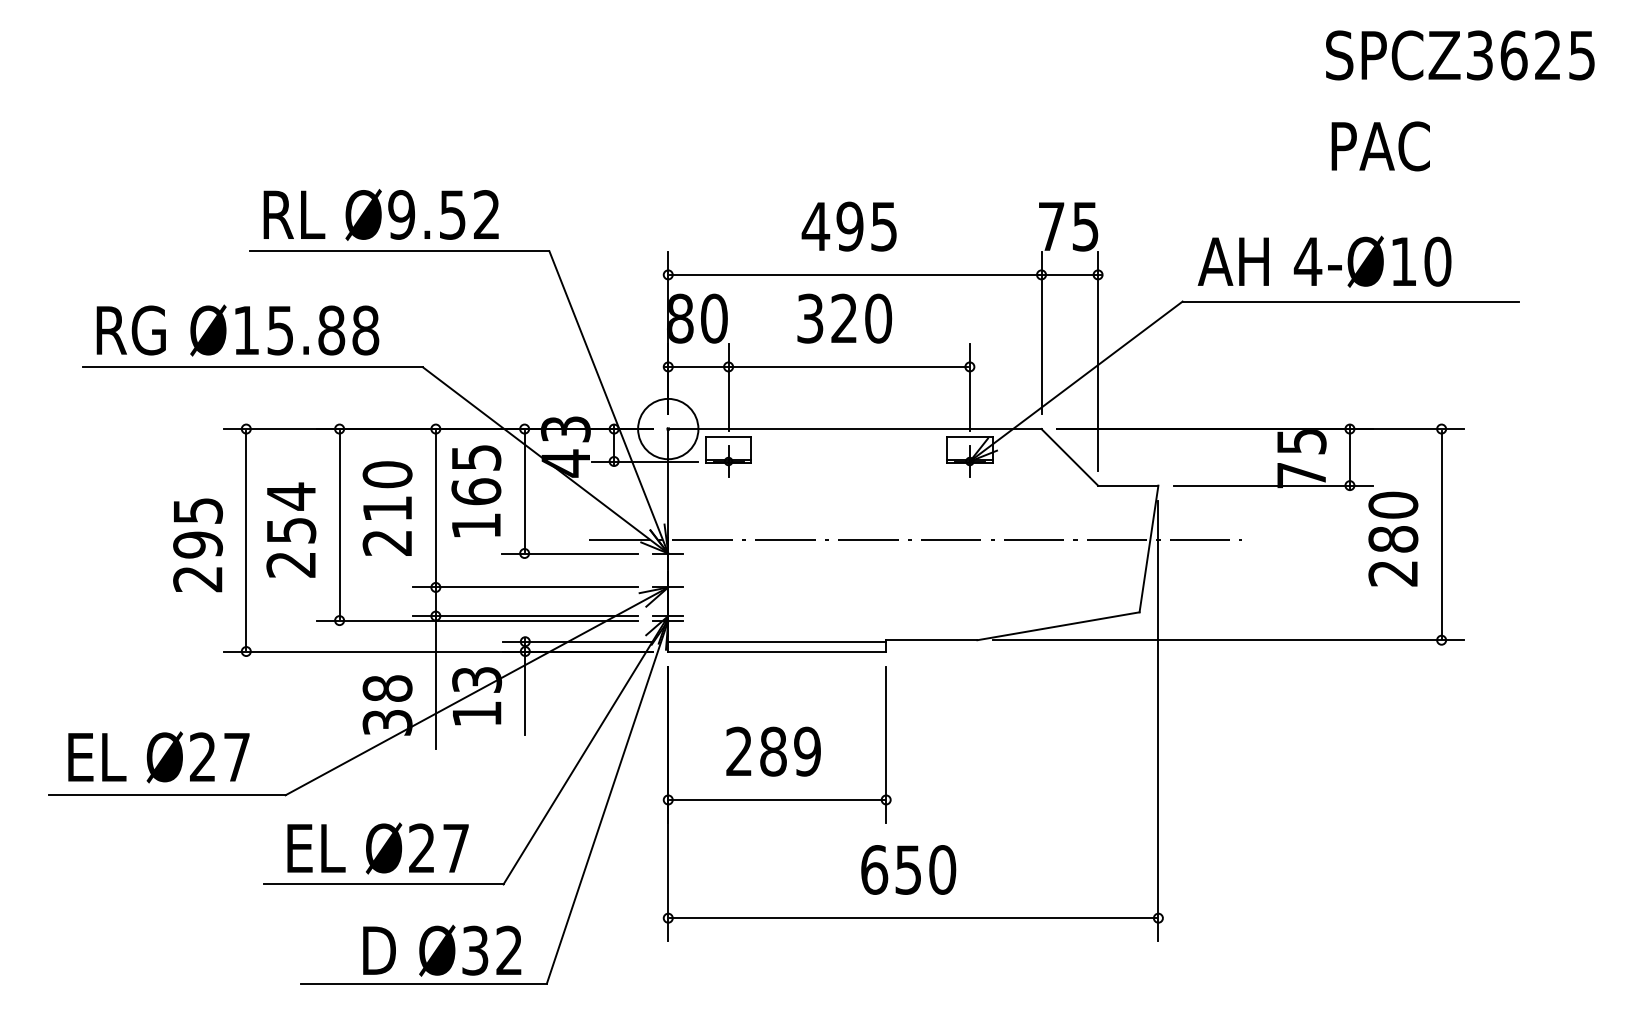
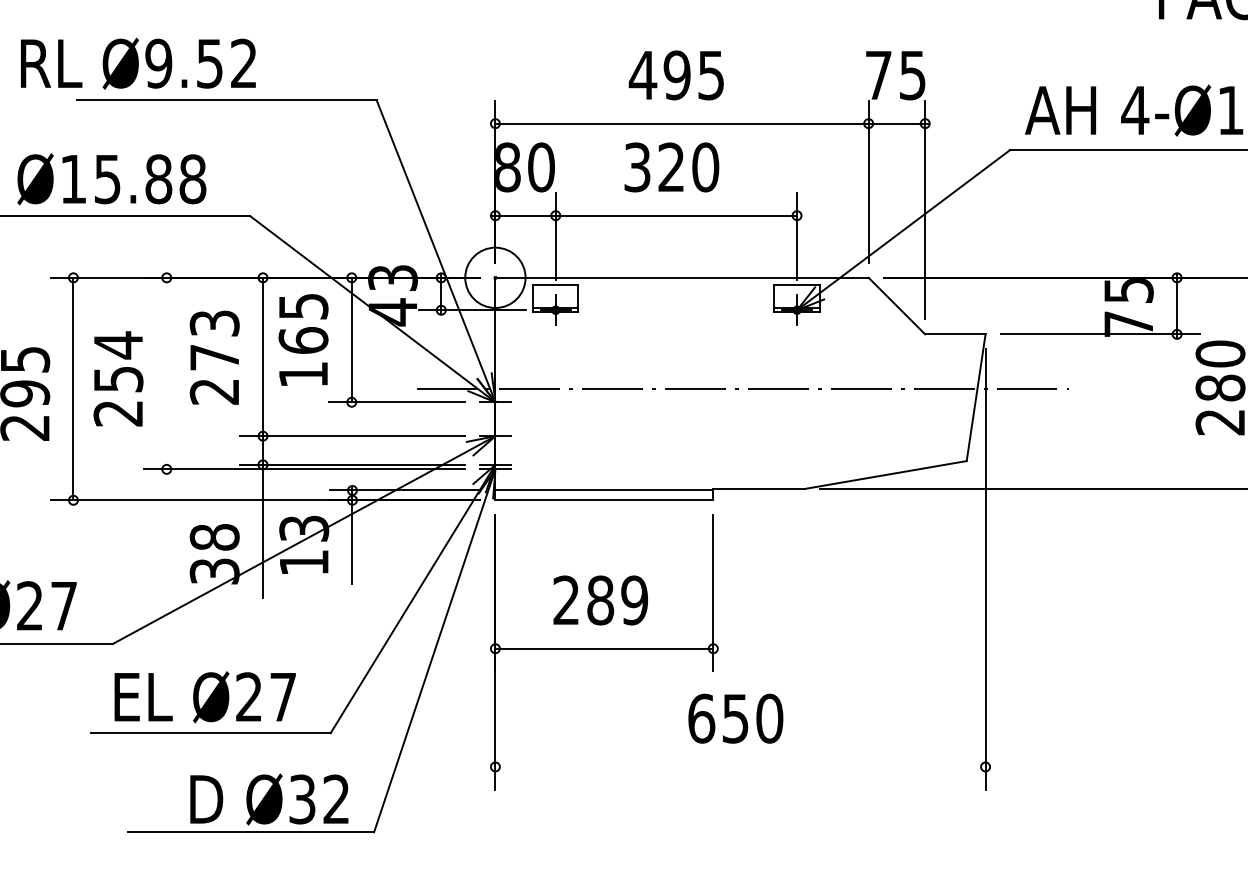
text: (380, 214) -> (137, 63), moved
text: (387, 491) -> (214, 340), 210 -> 273
line: (339, 524) -> (166, 373), removed
line: (912, 918) -> (739, 767), removed

